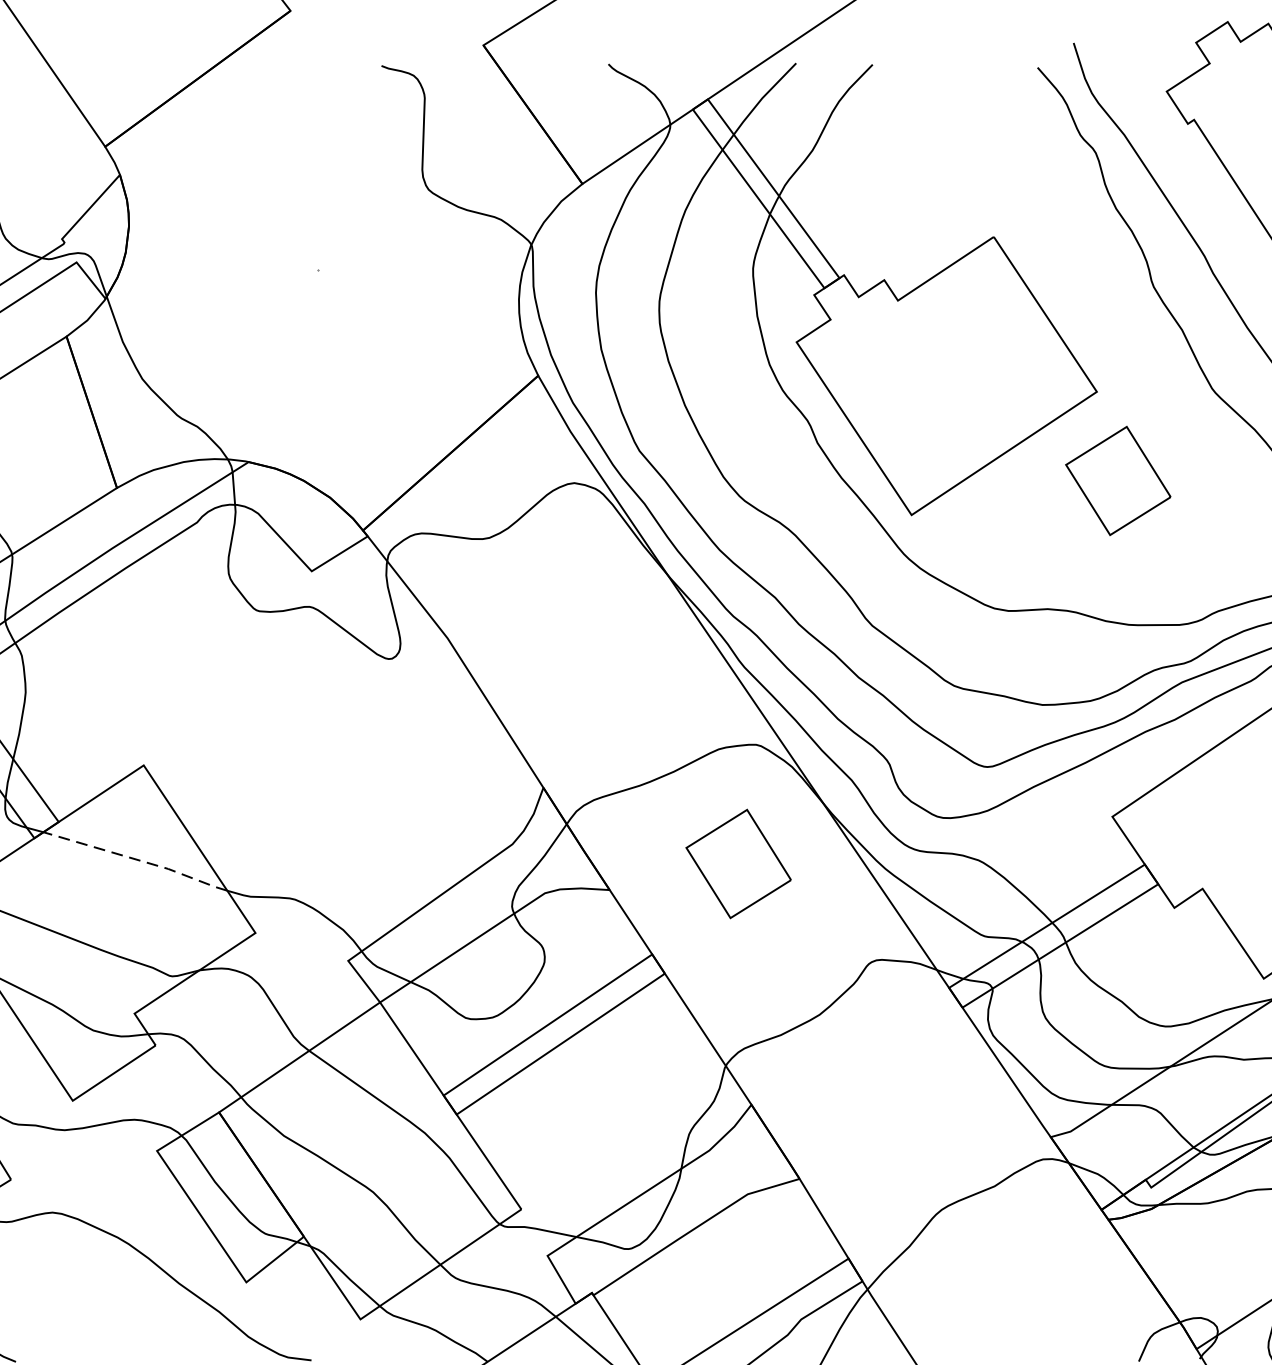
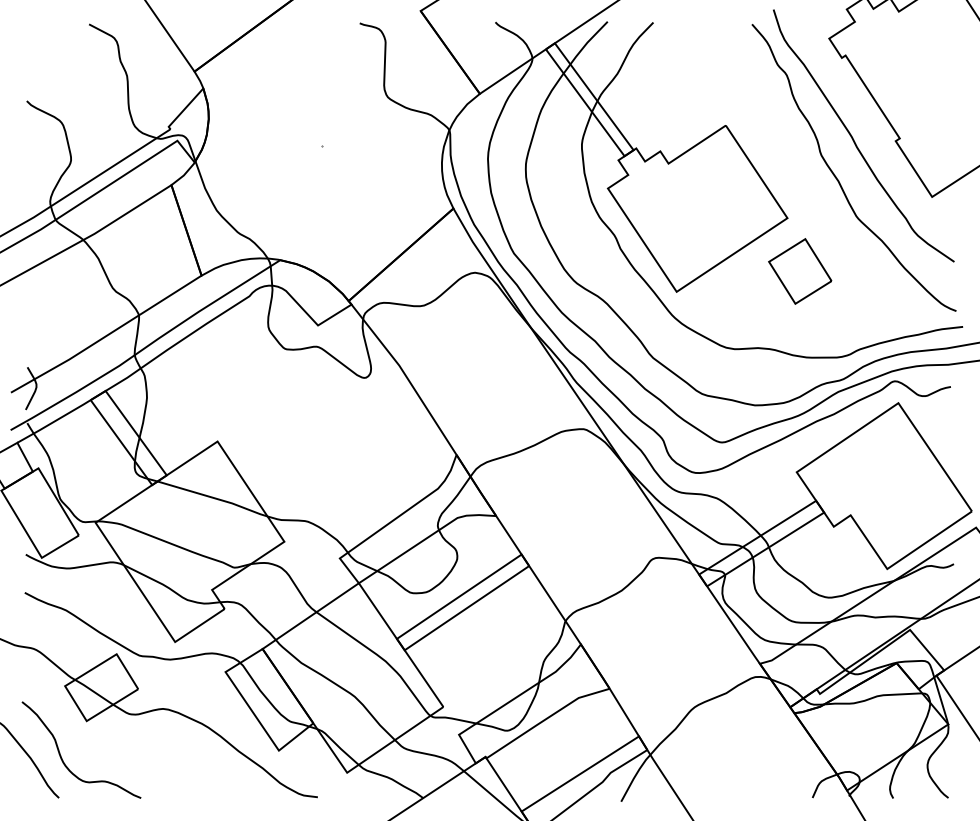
line: (138, 860) -> (214, 498), dashed -> solid
part: (739, 864) -> (573, 500), removed

